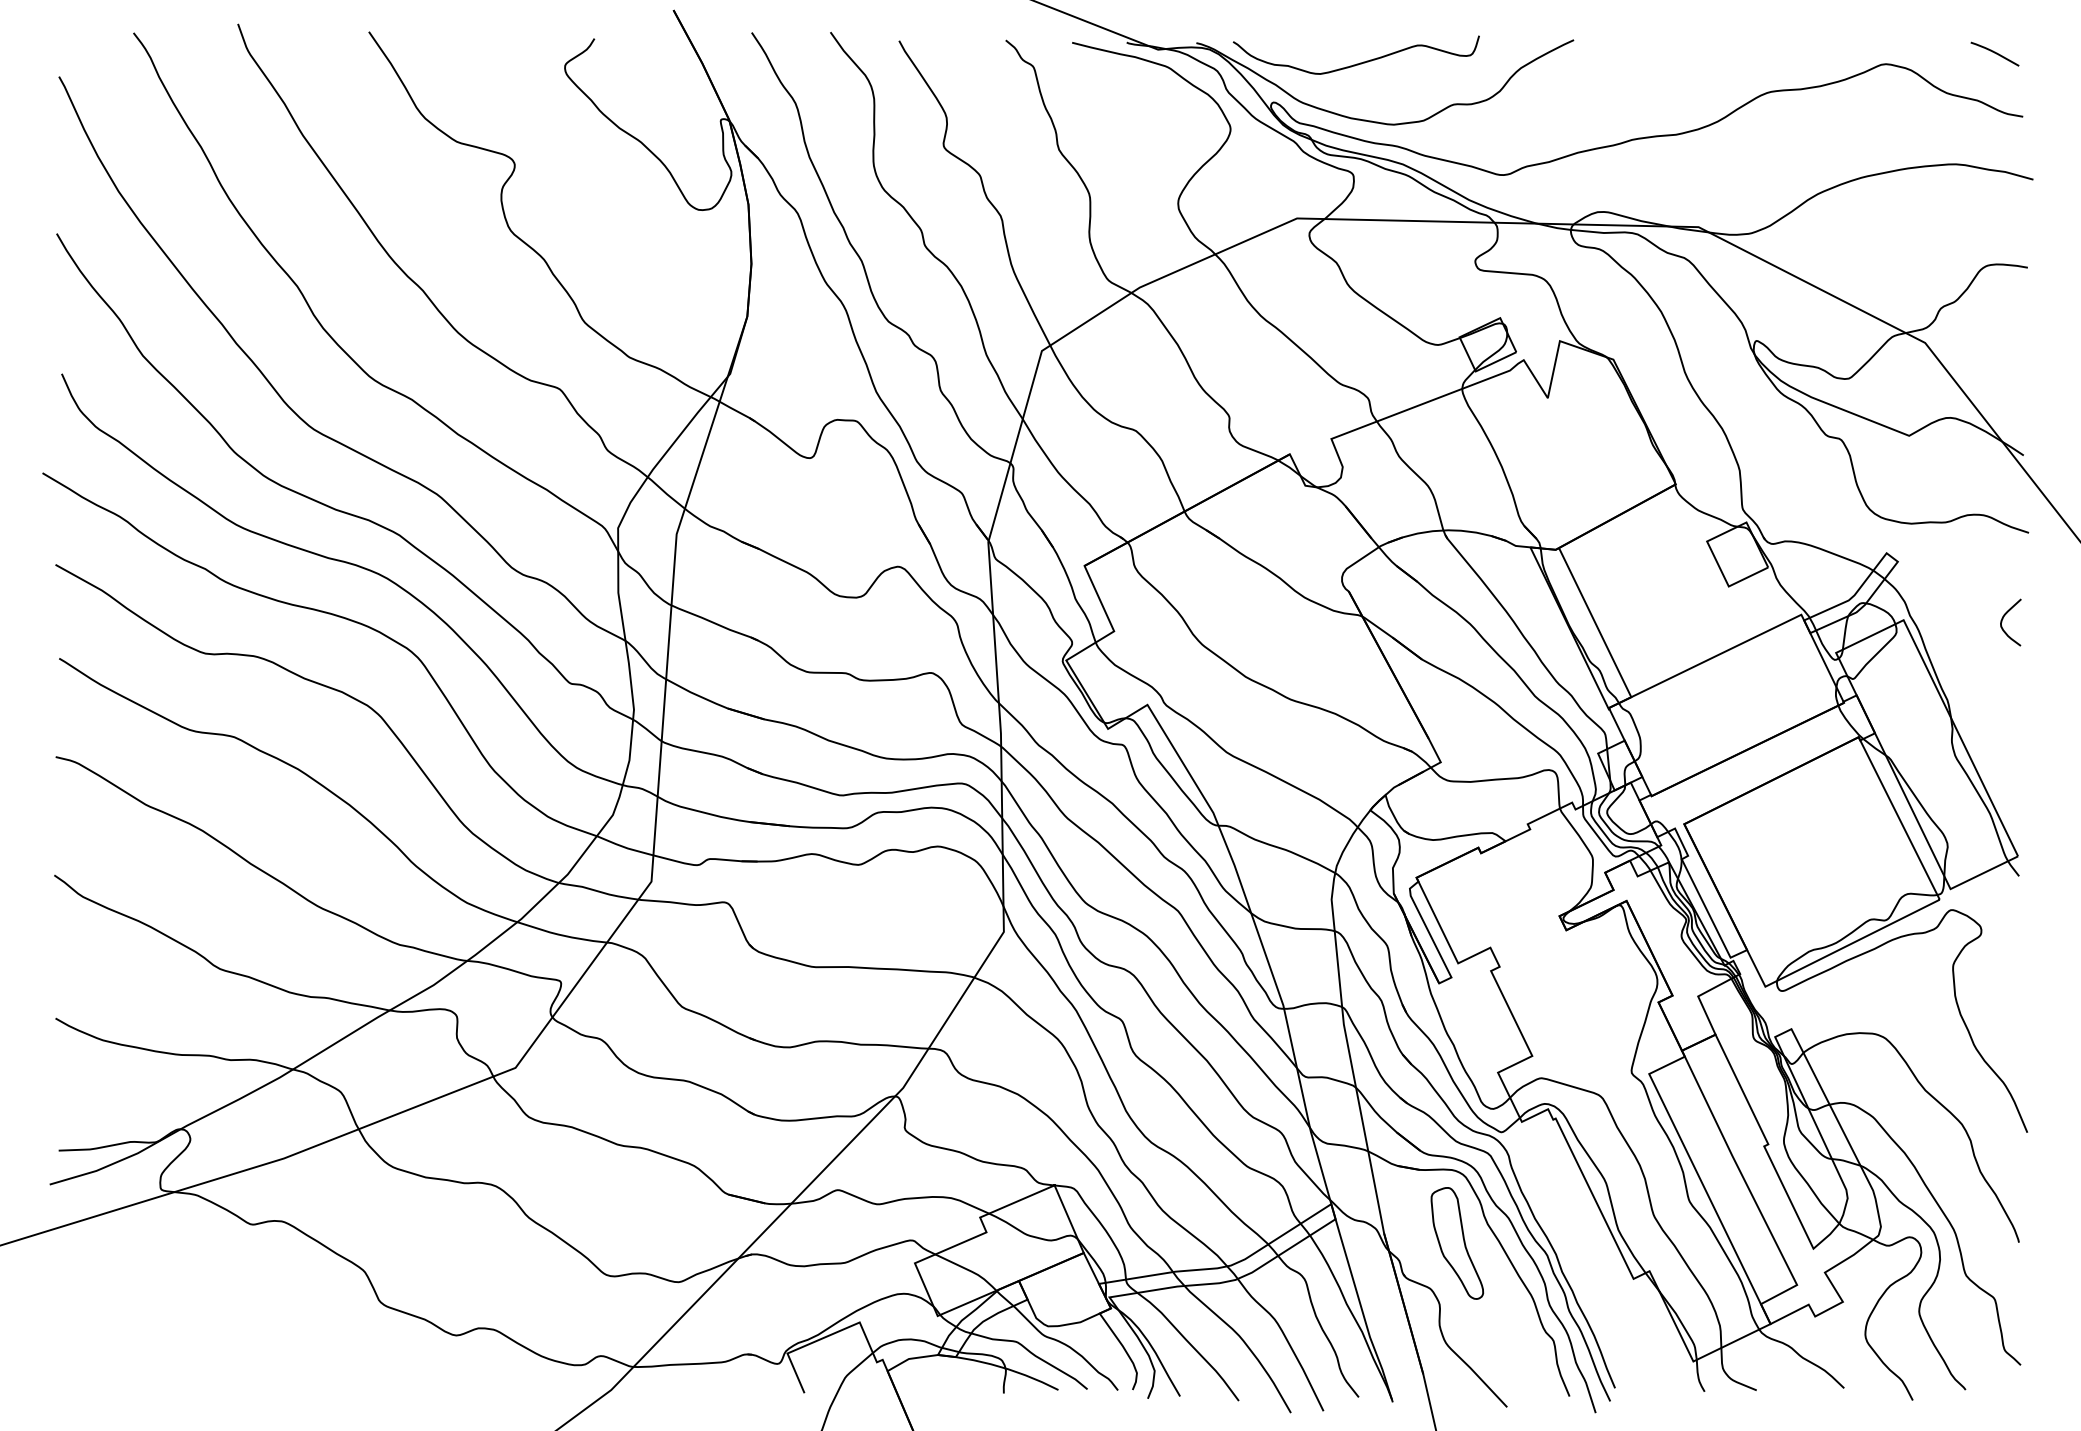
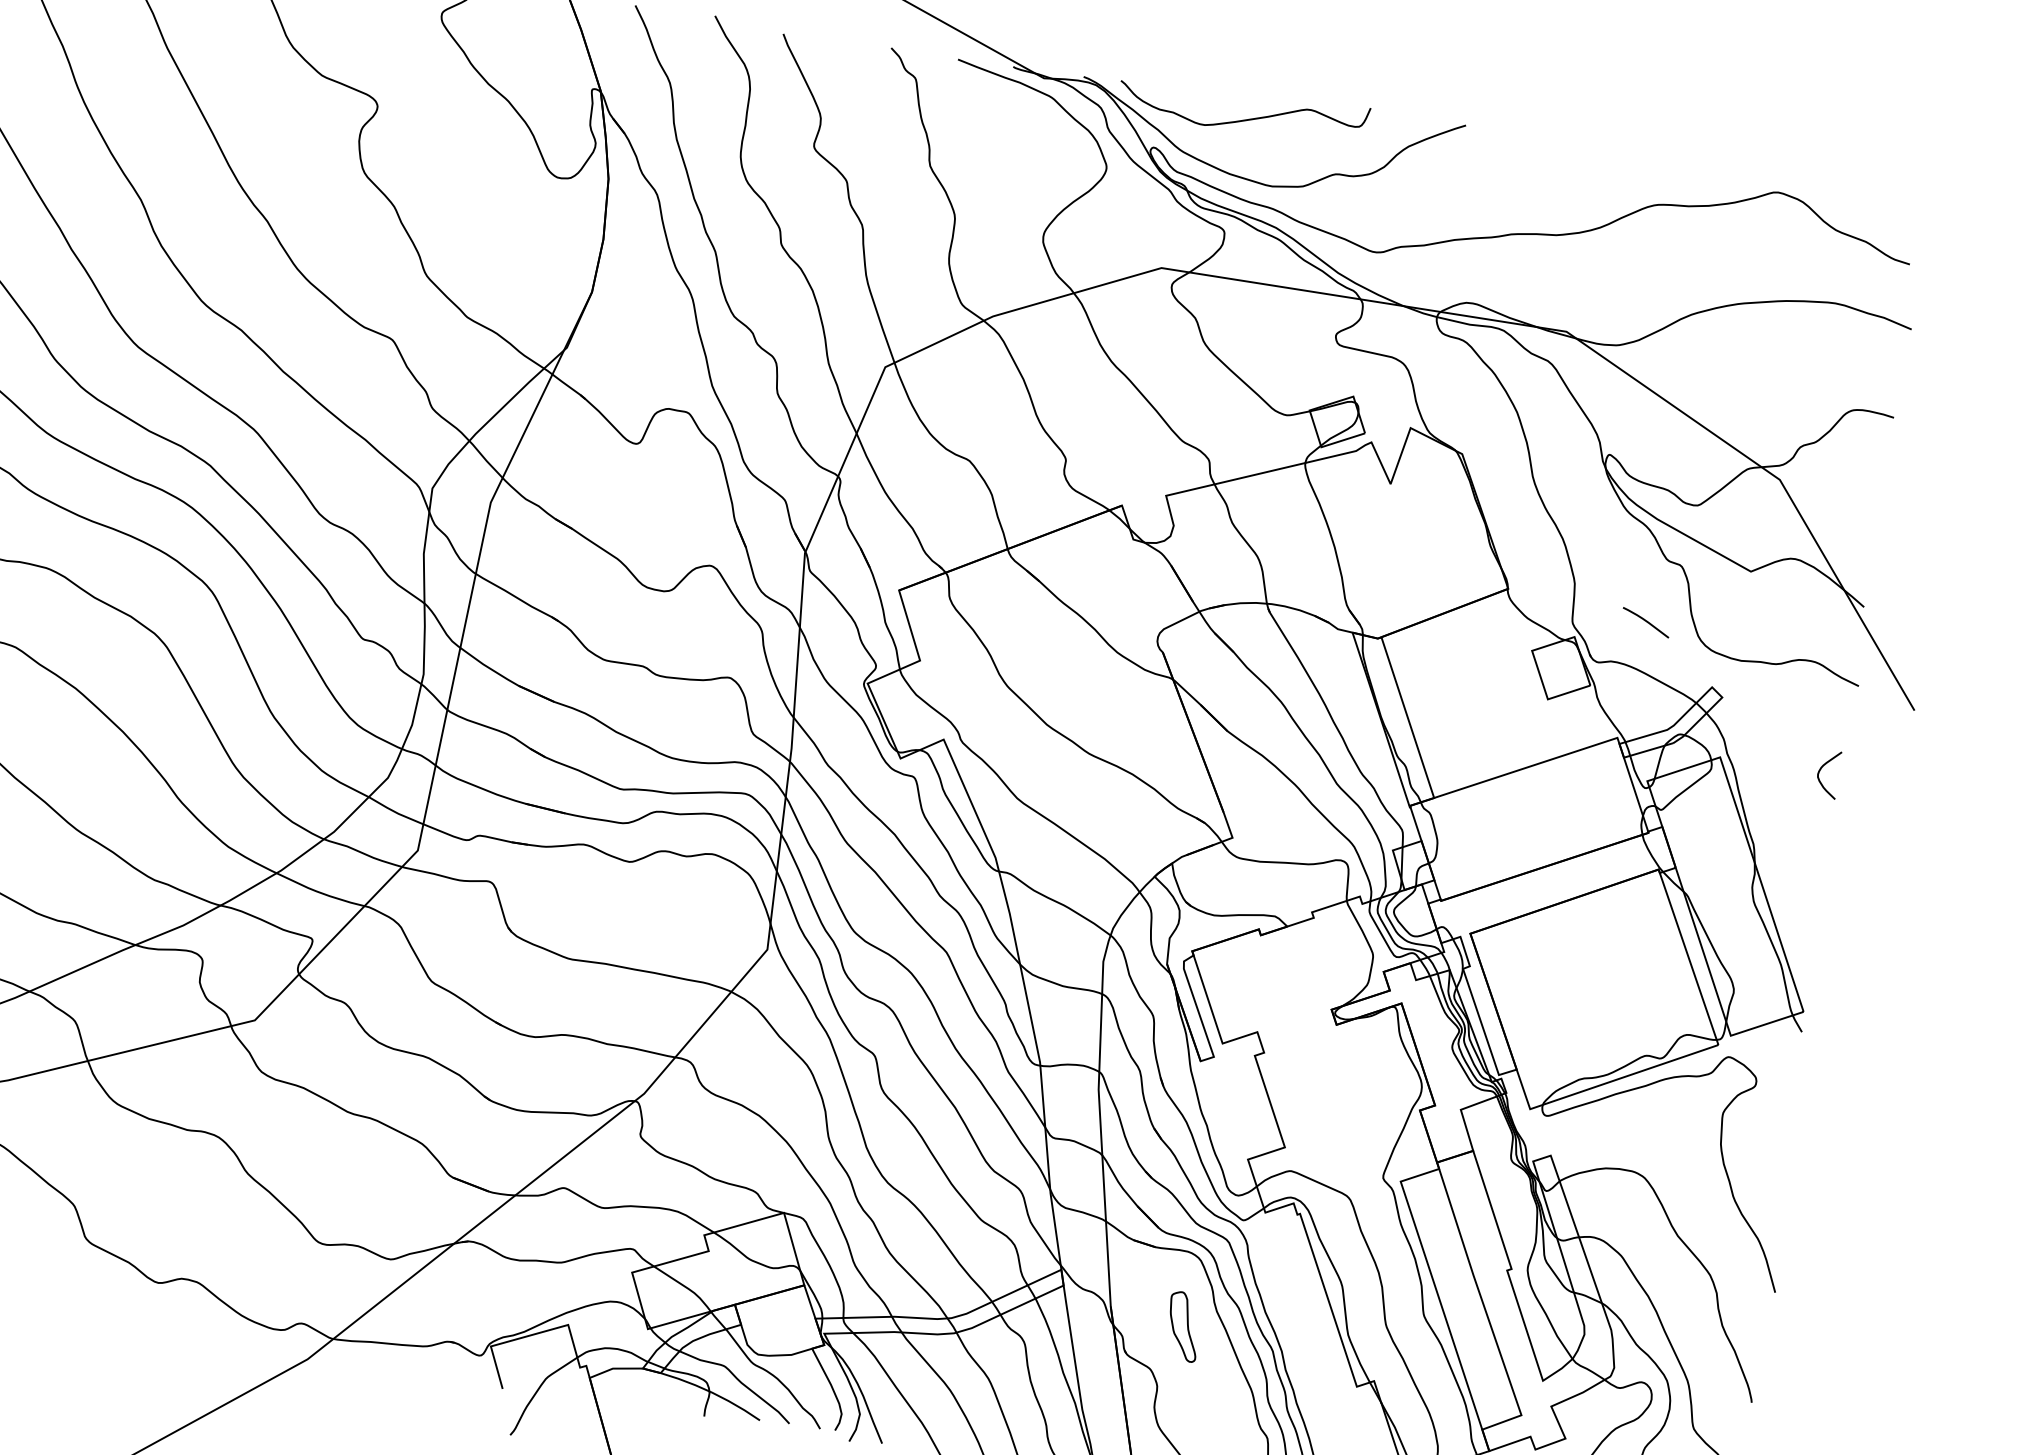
curve: (1994, 53) -> (1645, 621), moved
part: (1457, 1243) -> (1183, 1326), size x0.6

